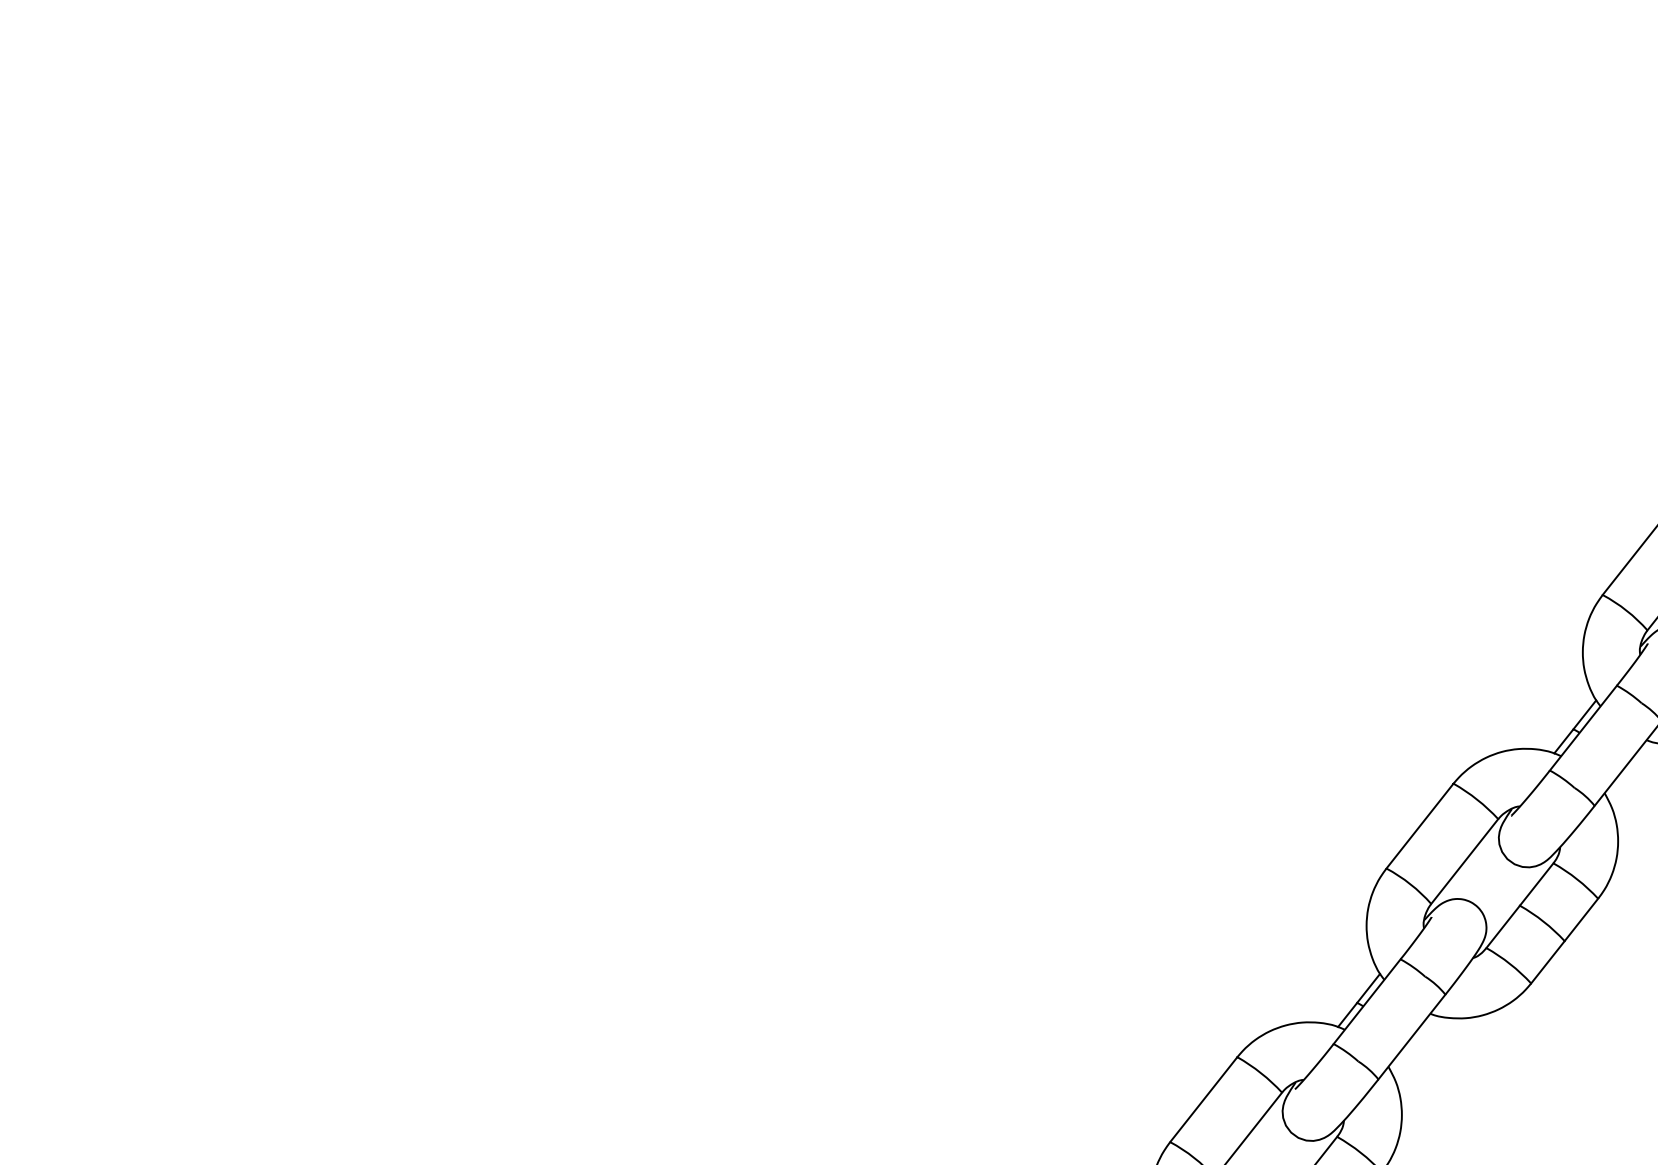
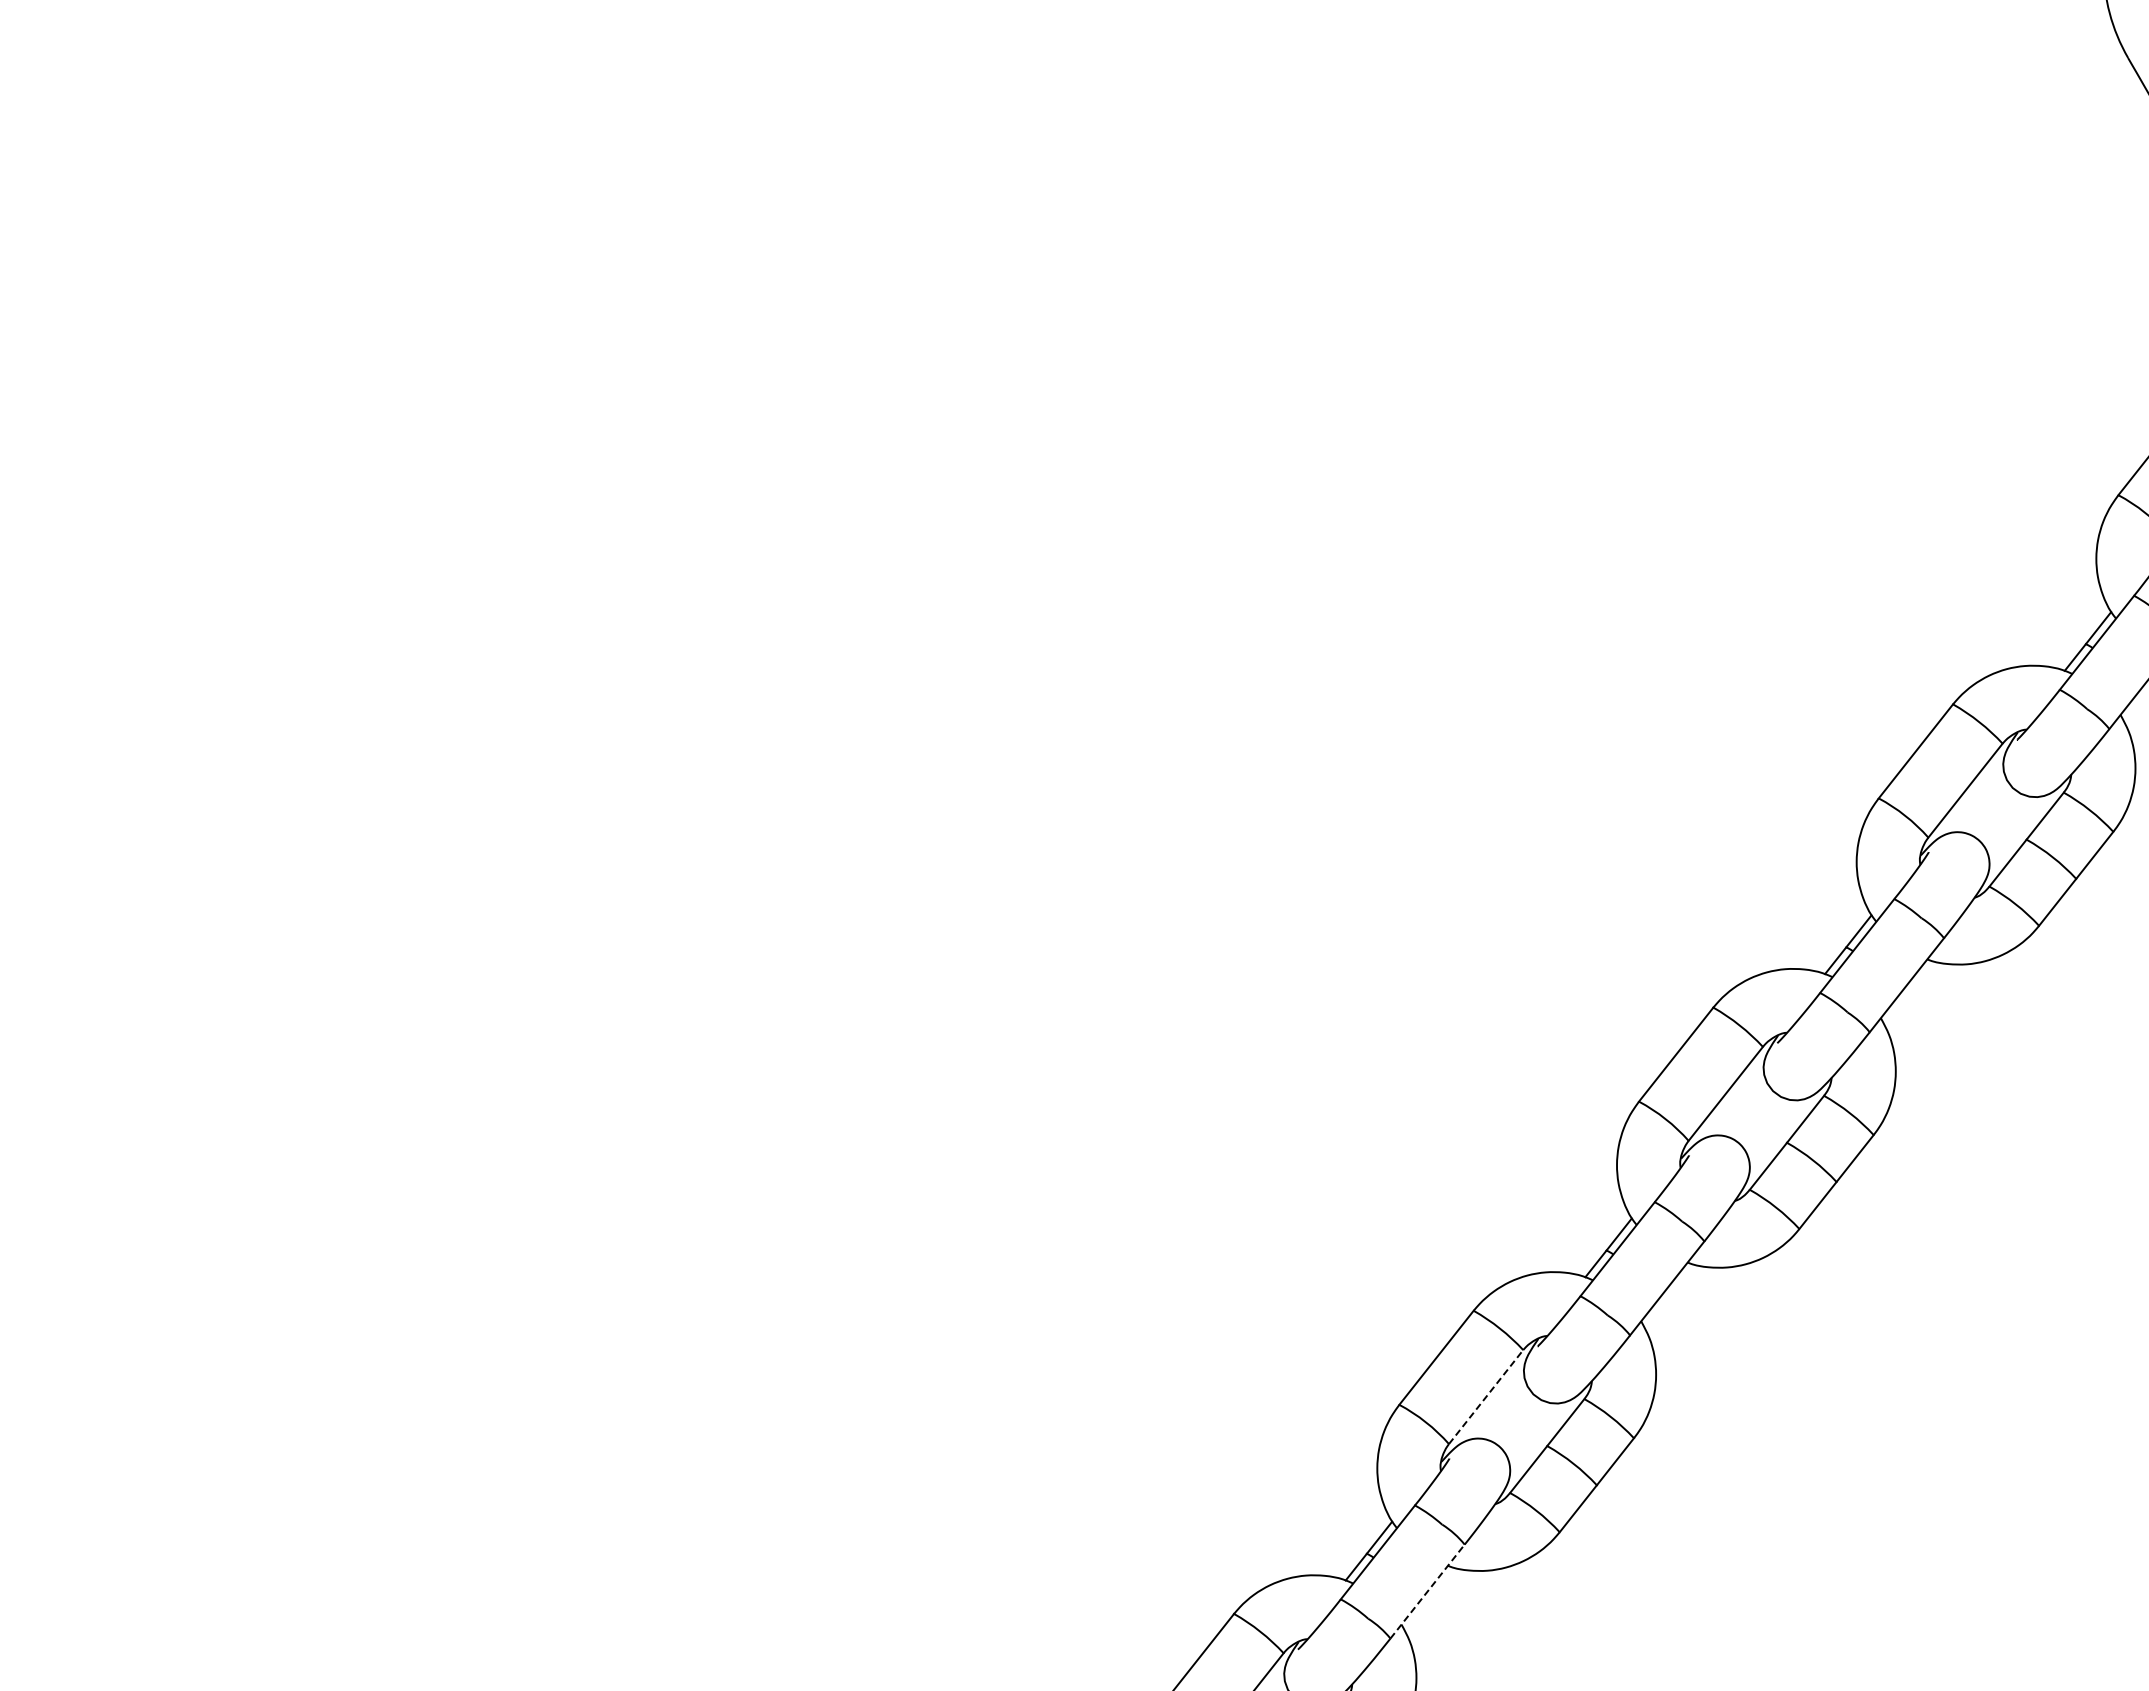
line: (1465, 861) -> (1486, 1397), solid -> dashed
line: (1411, 1036) -> (1427, 1591), solid -> dashed

